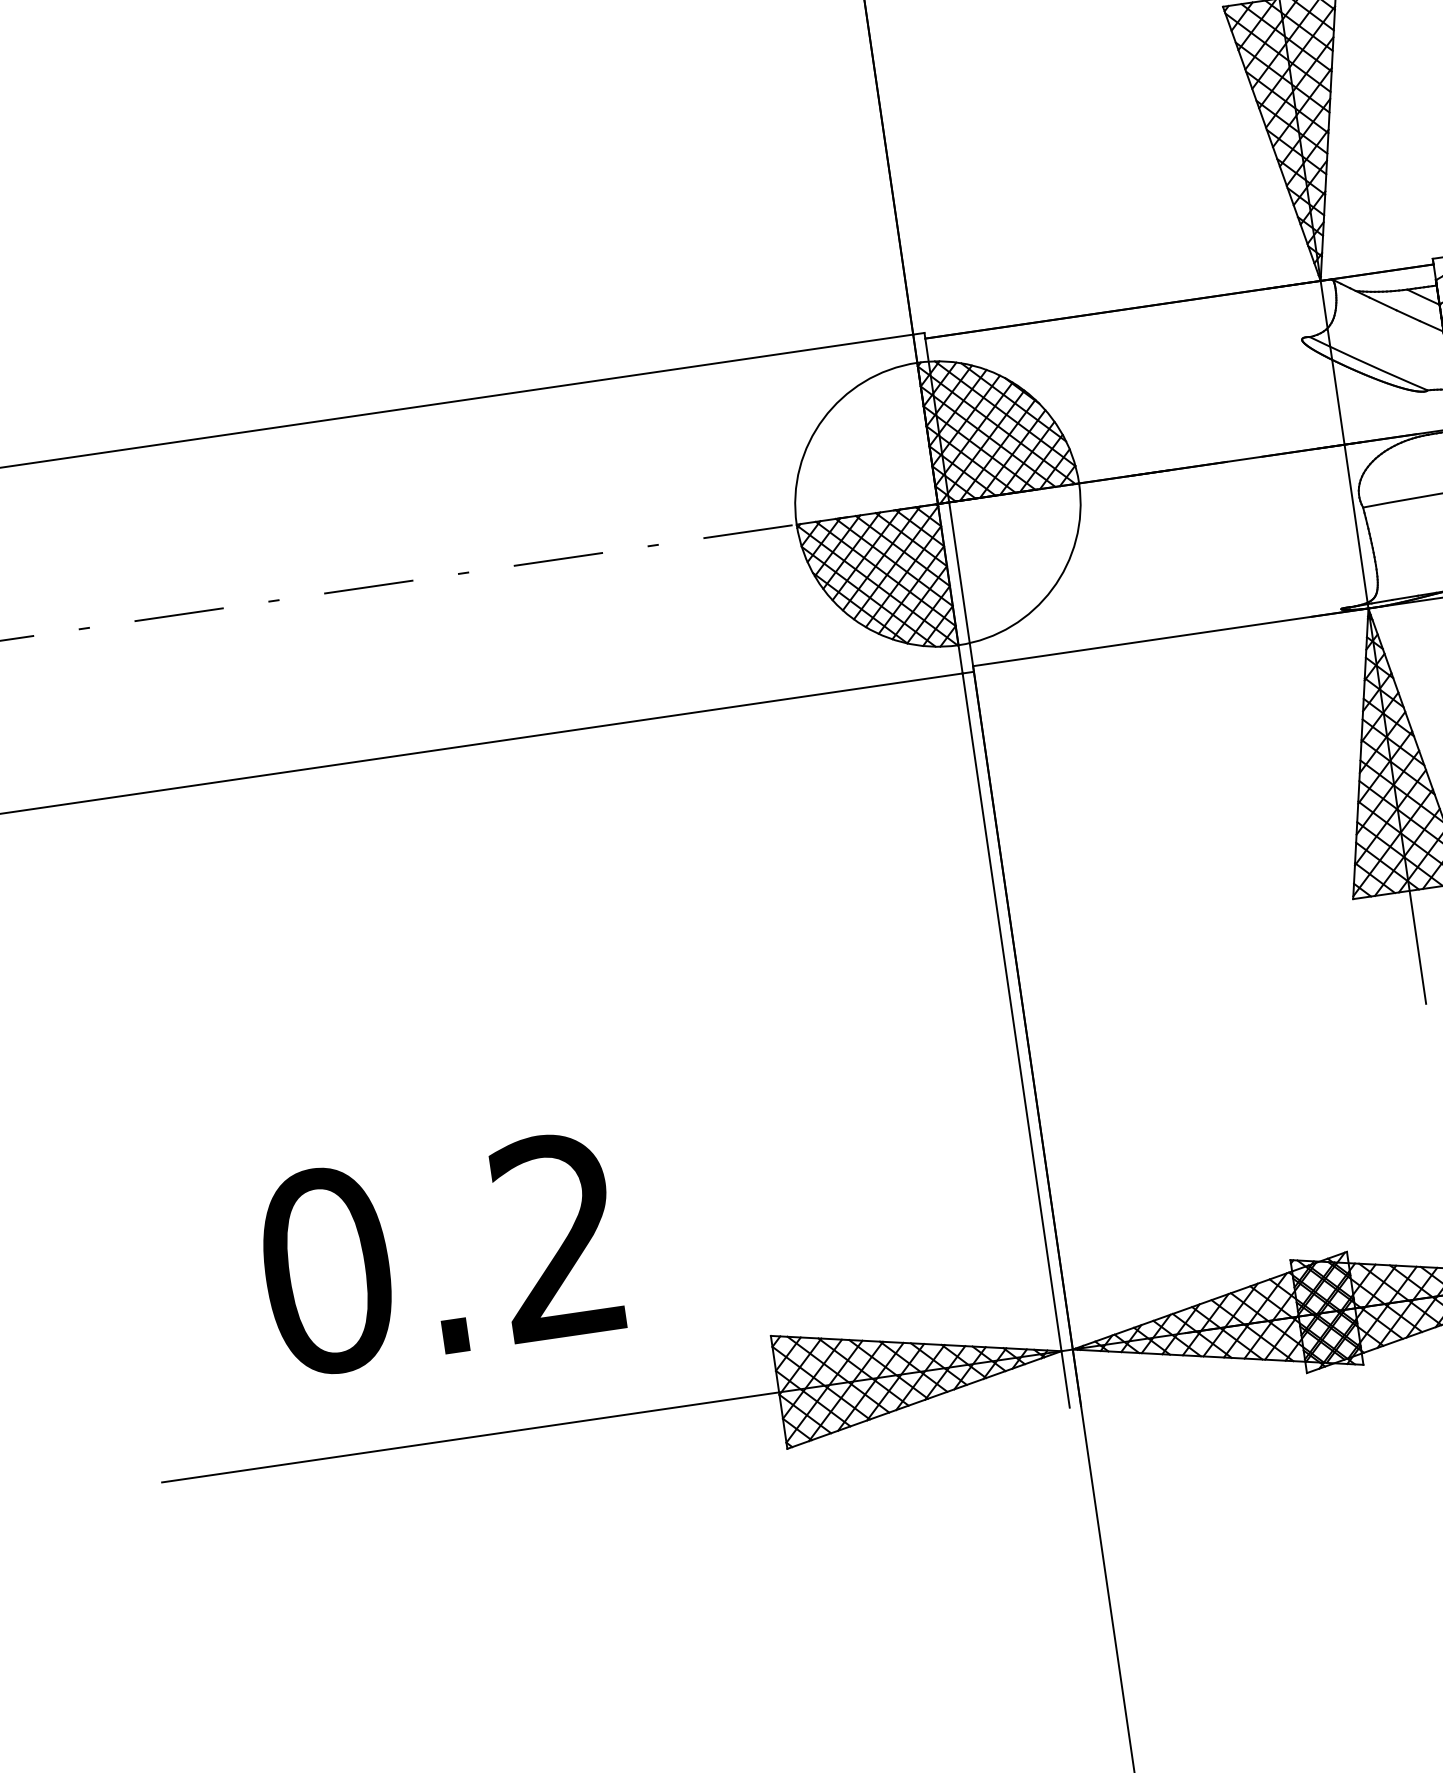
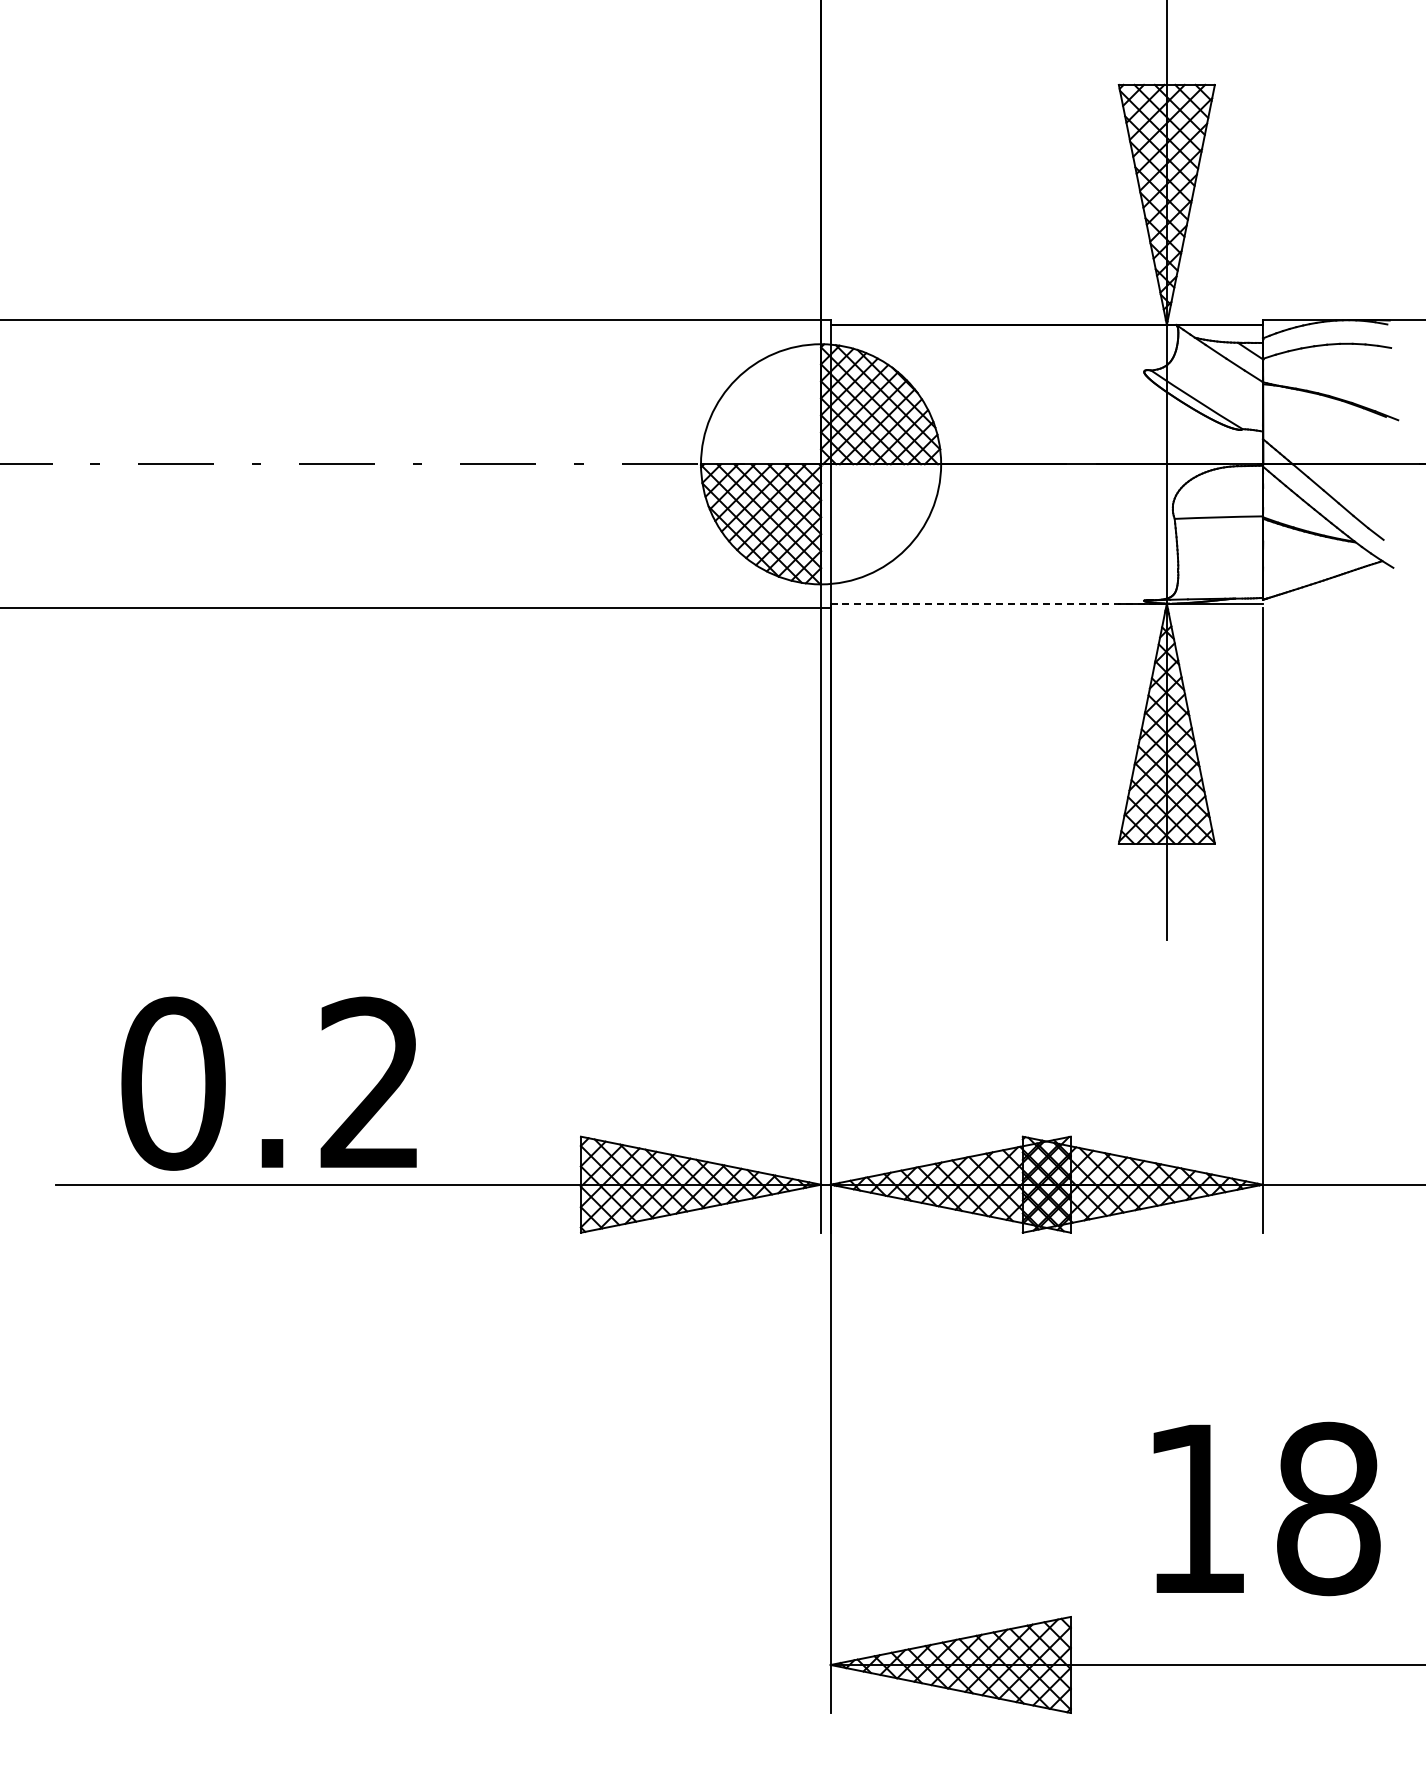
line: (1172, 636) -> (1000, 603), solid -> dashed
text: (439, 1254) -> (268, 1083), moved

